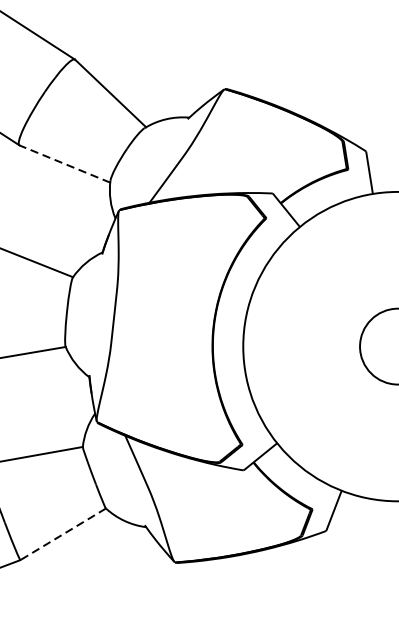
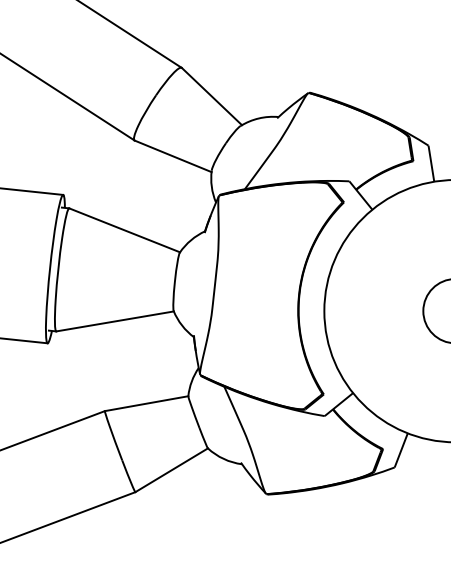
line: (65, 164) -> (173, 156), dashed -> solid
line: (62, 534) -> (171, 470), dashed -> solid

